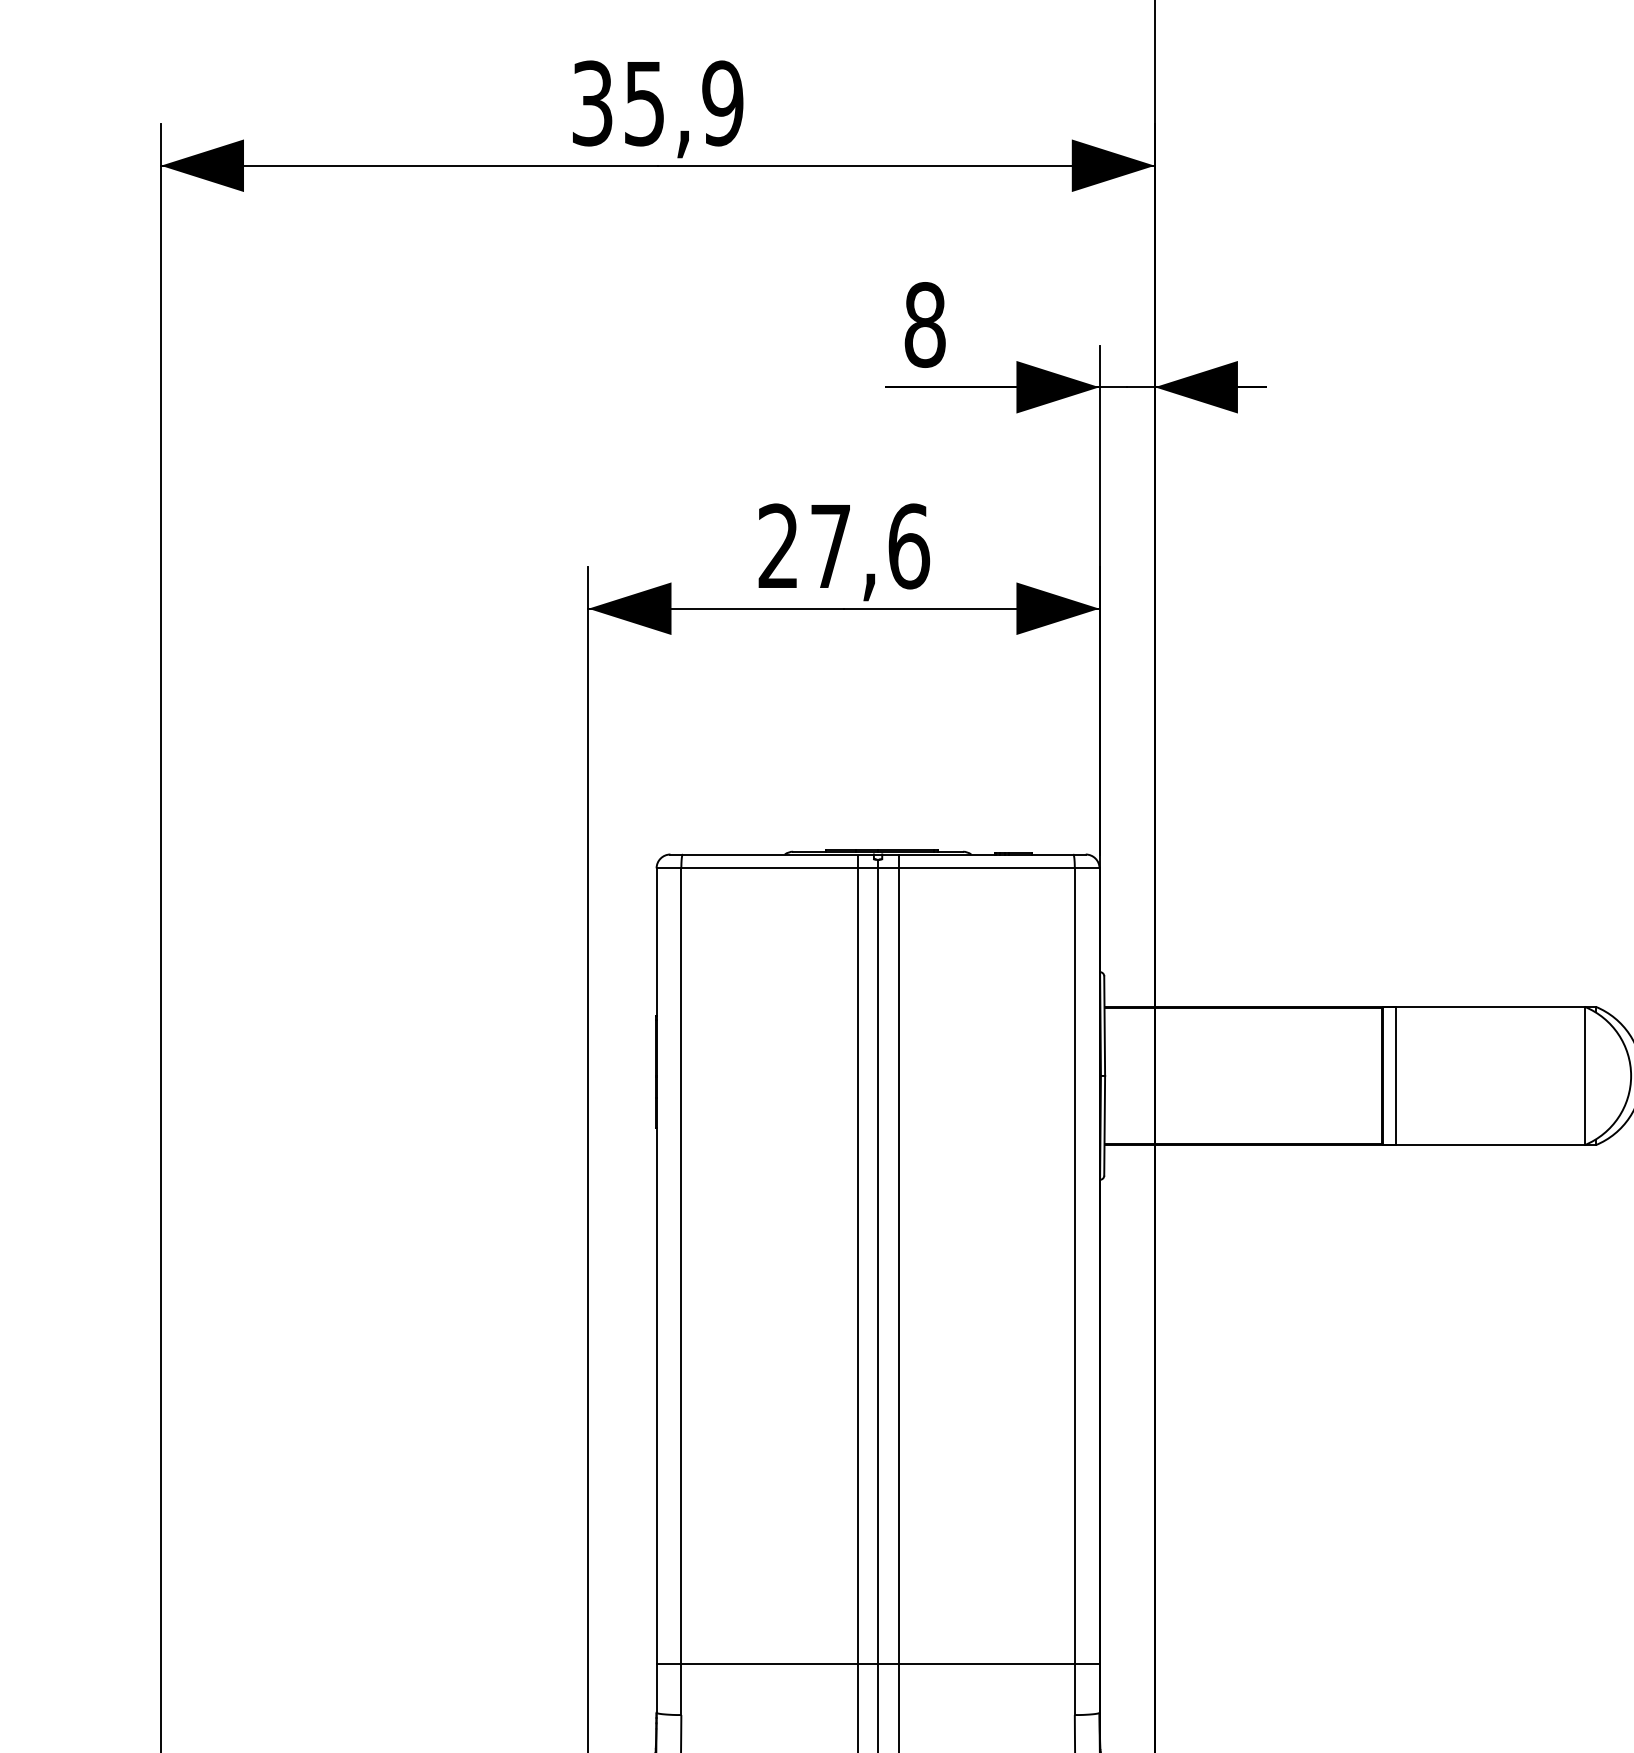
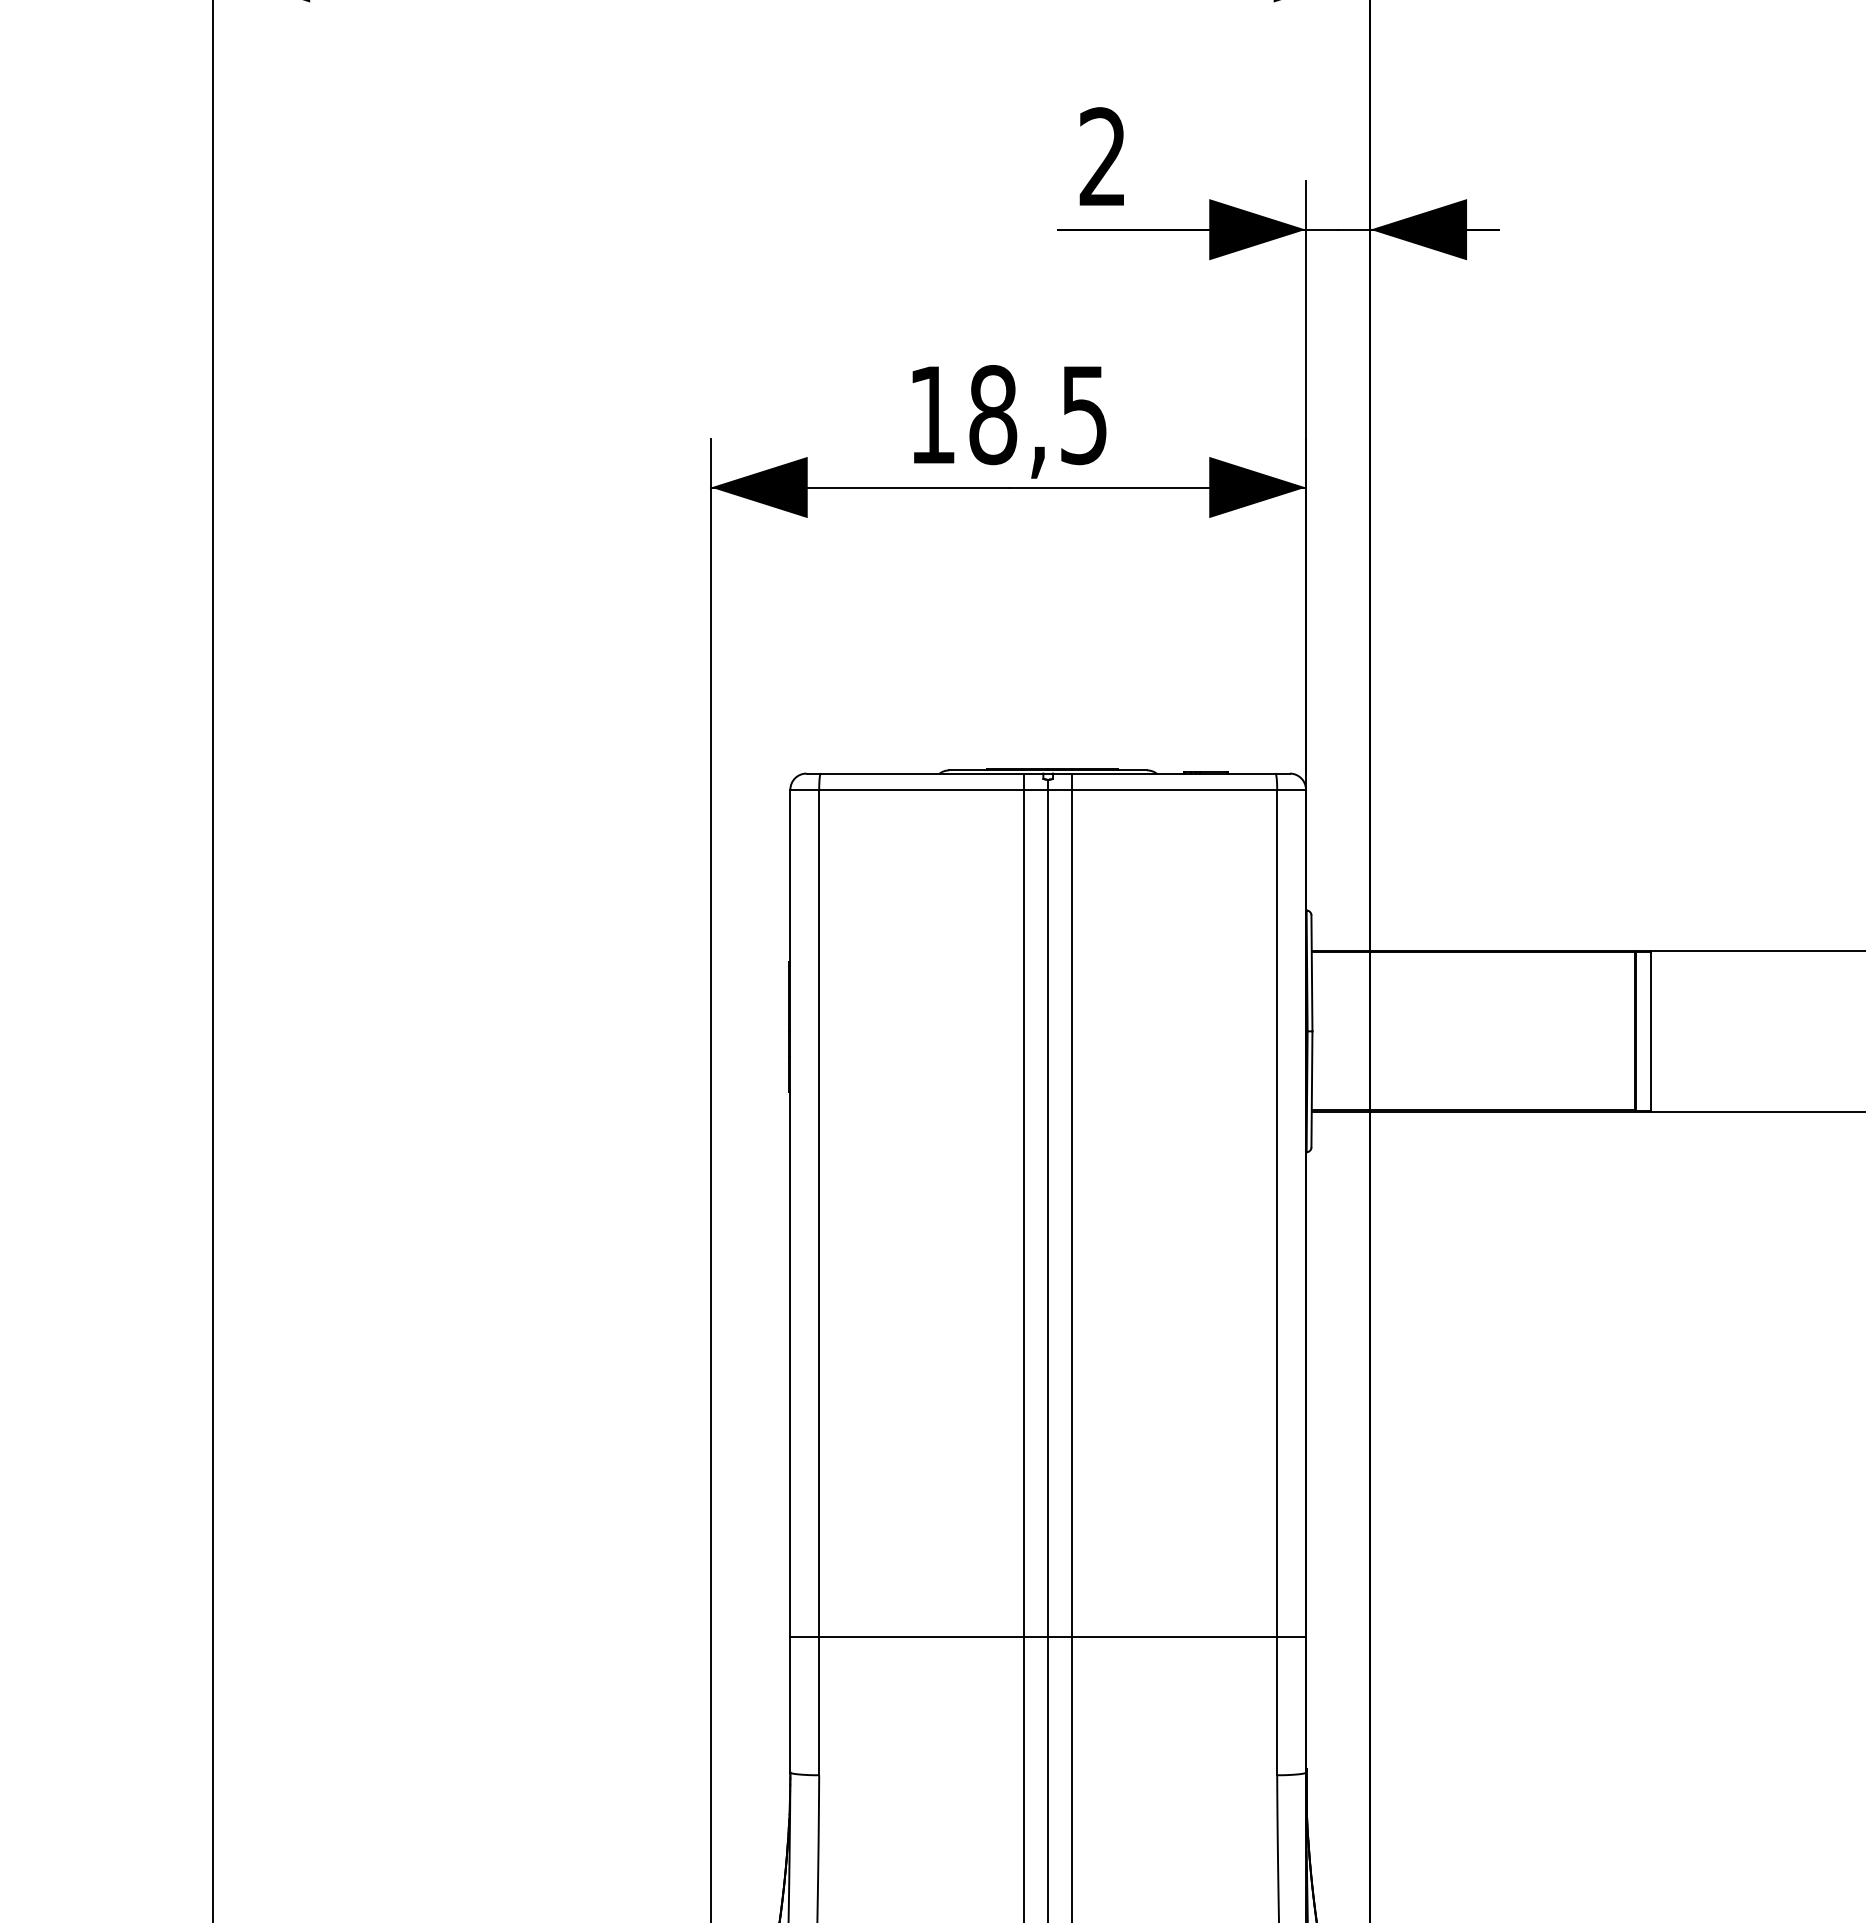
text: (924, 324) -> (1102, 156), 8 -> 2
text: (844, 546) -> (1009, 415), 27,6 -> 18,5
line: (877, 1664) -> (1047, 1637), moved

